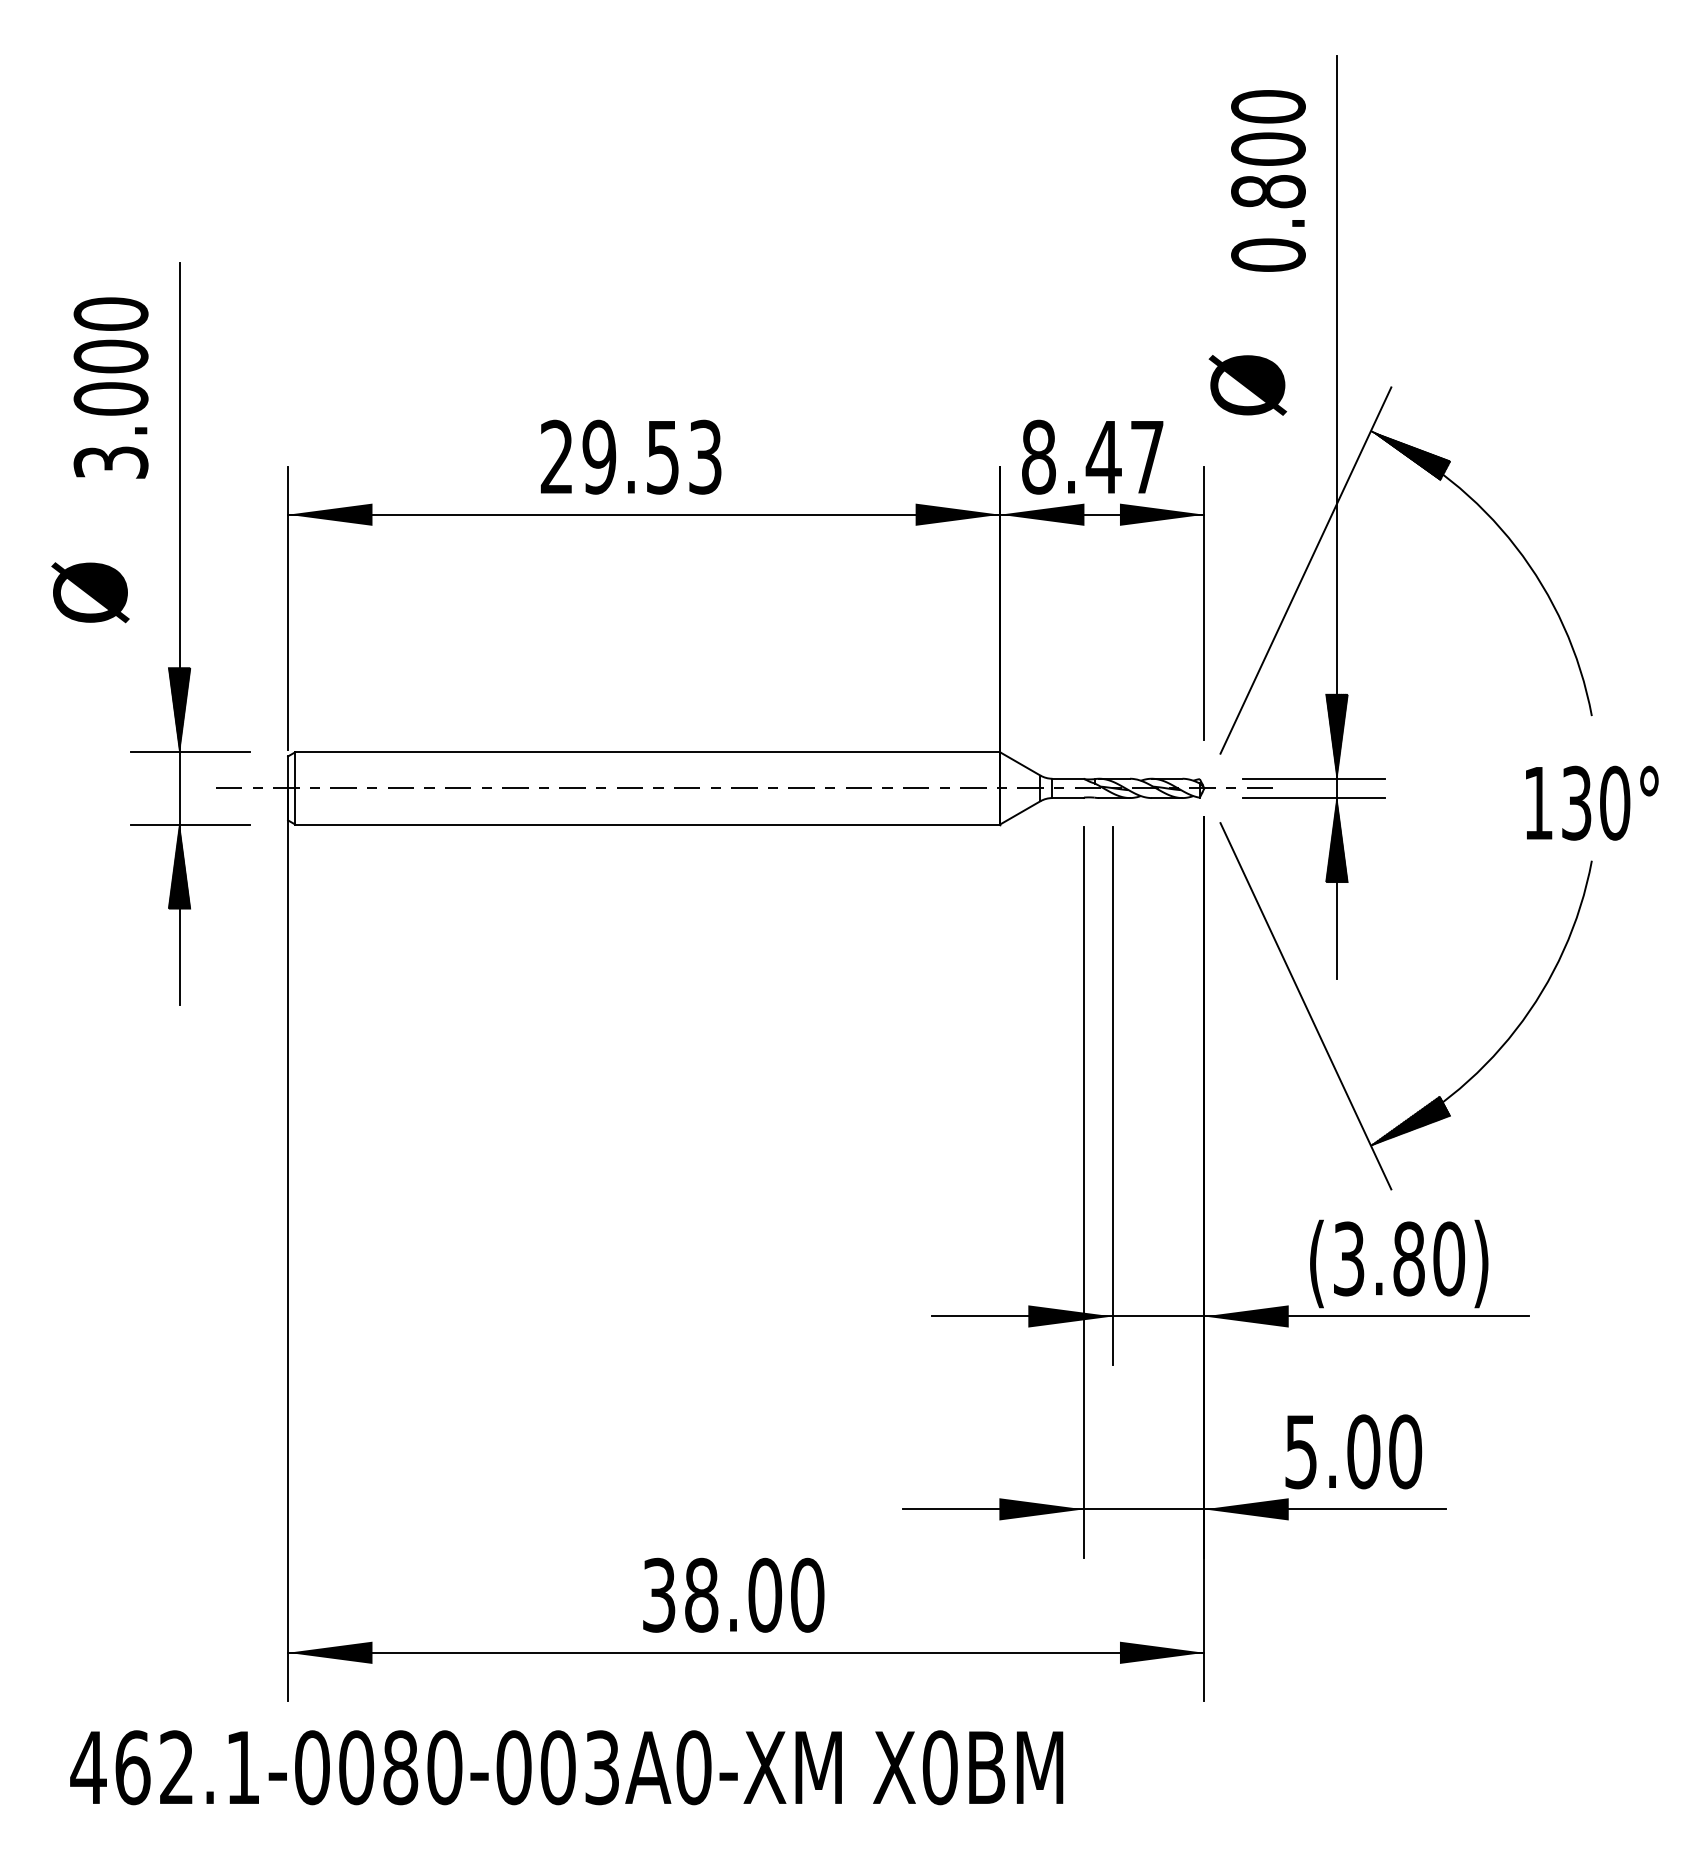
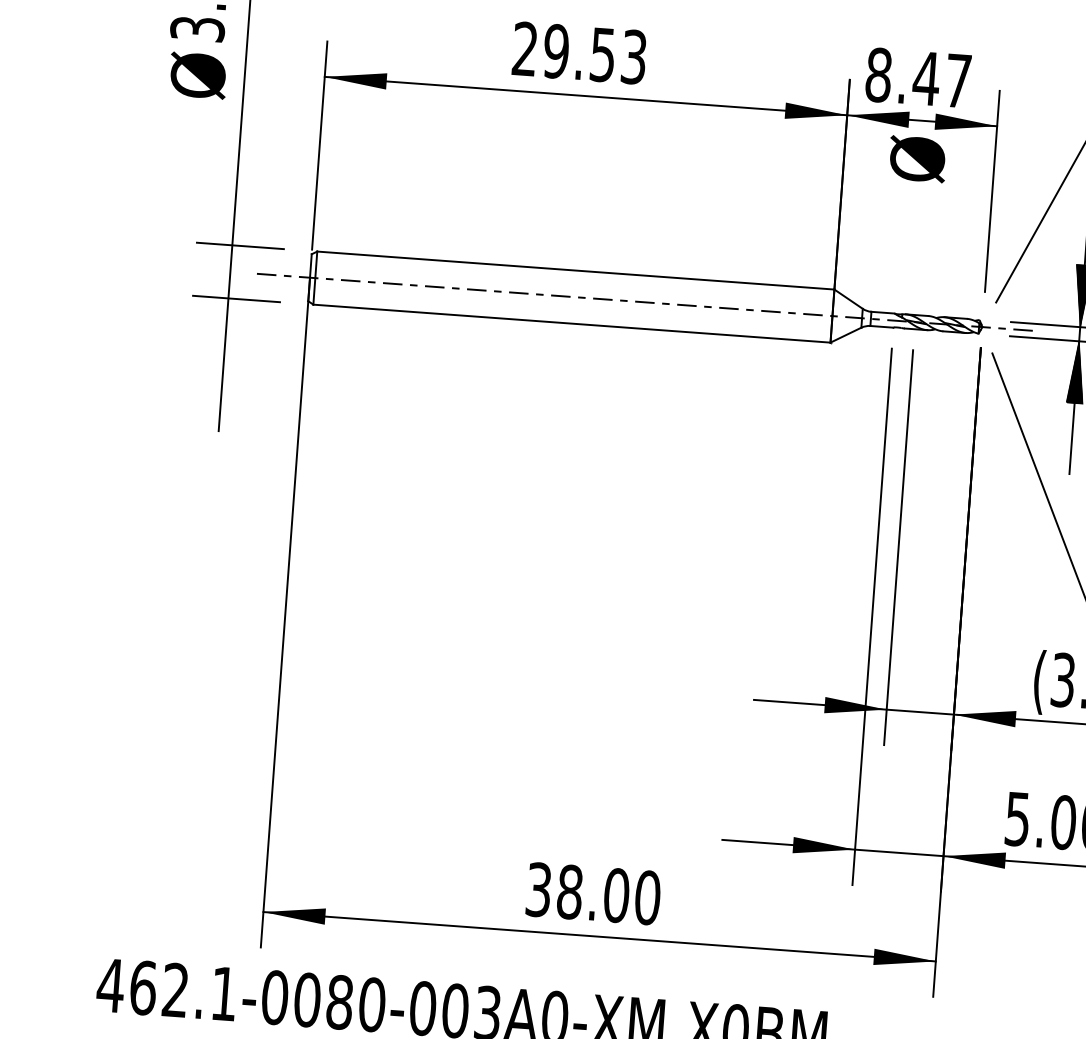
text: (1247, 385) -> (917, 159), moved
text: (90, 592) -> (198, 75), moved
hatch: (179, 709) -> (234, 213), removed
hatch: (179, 866) -> (226, 329), removed

